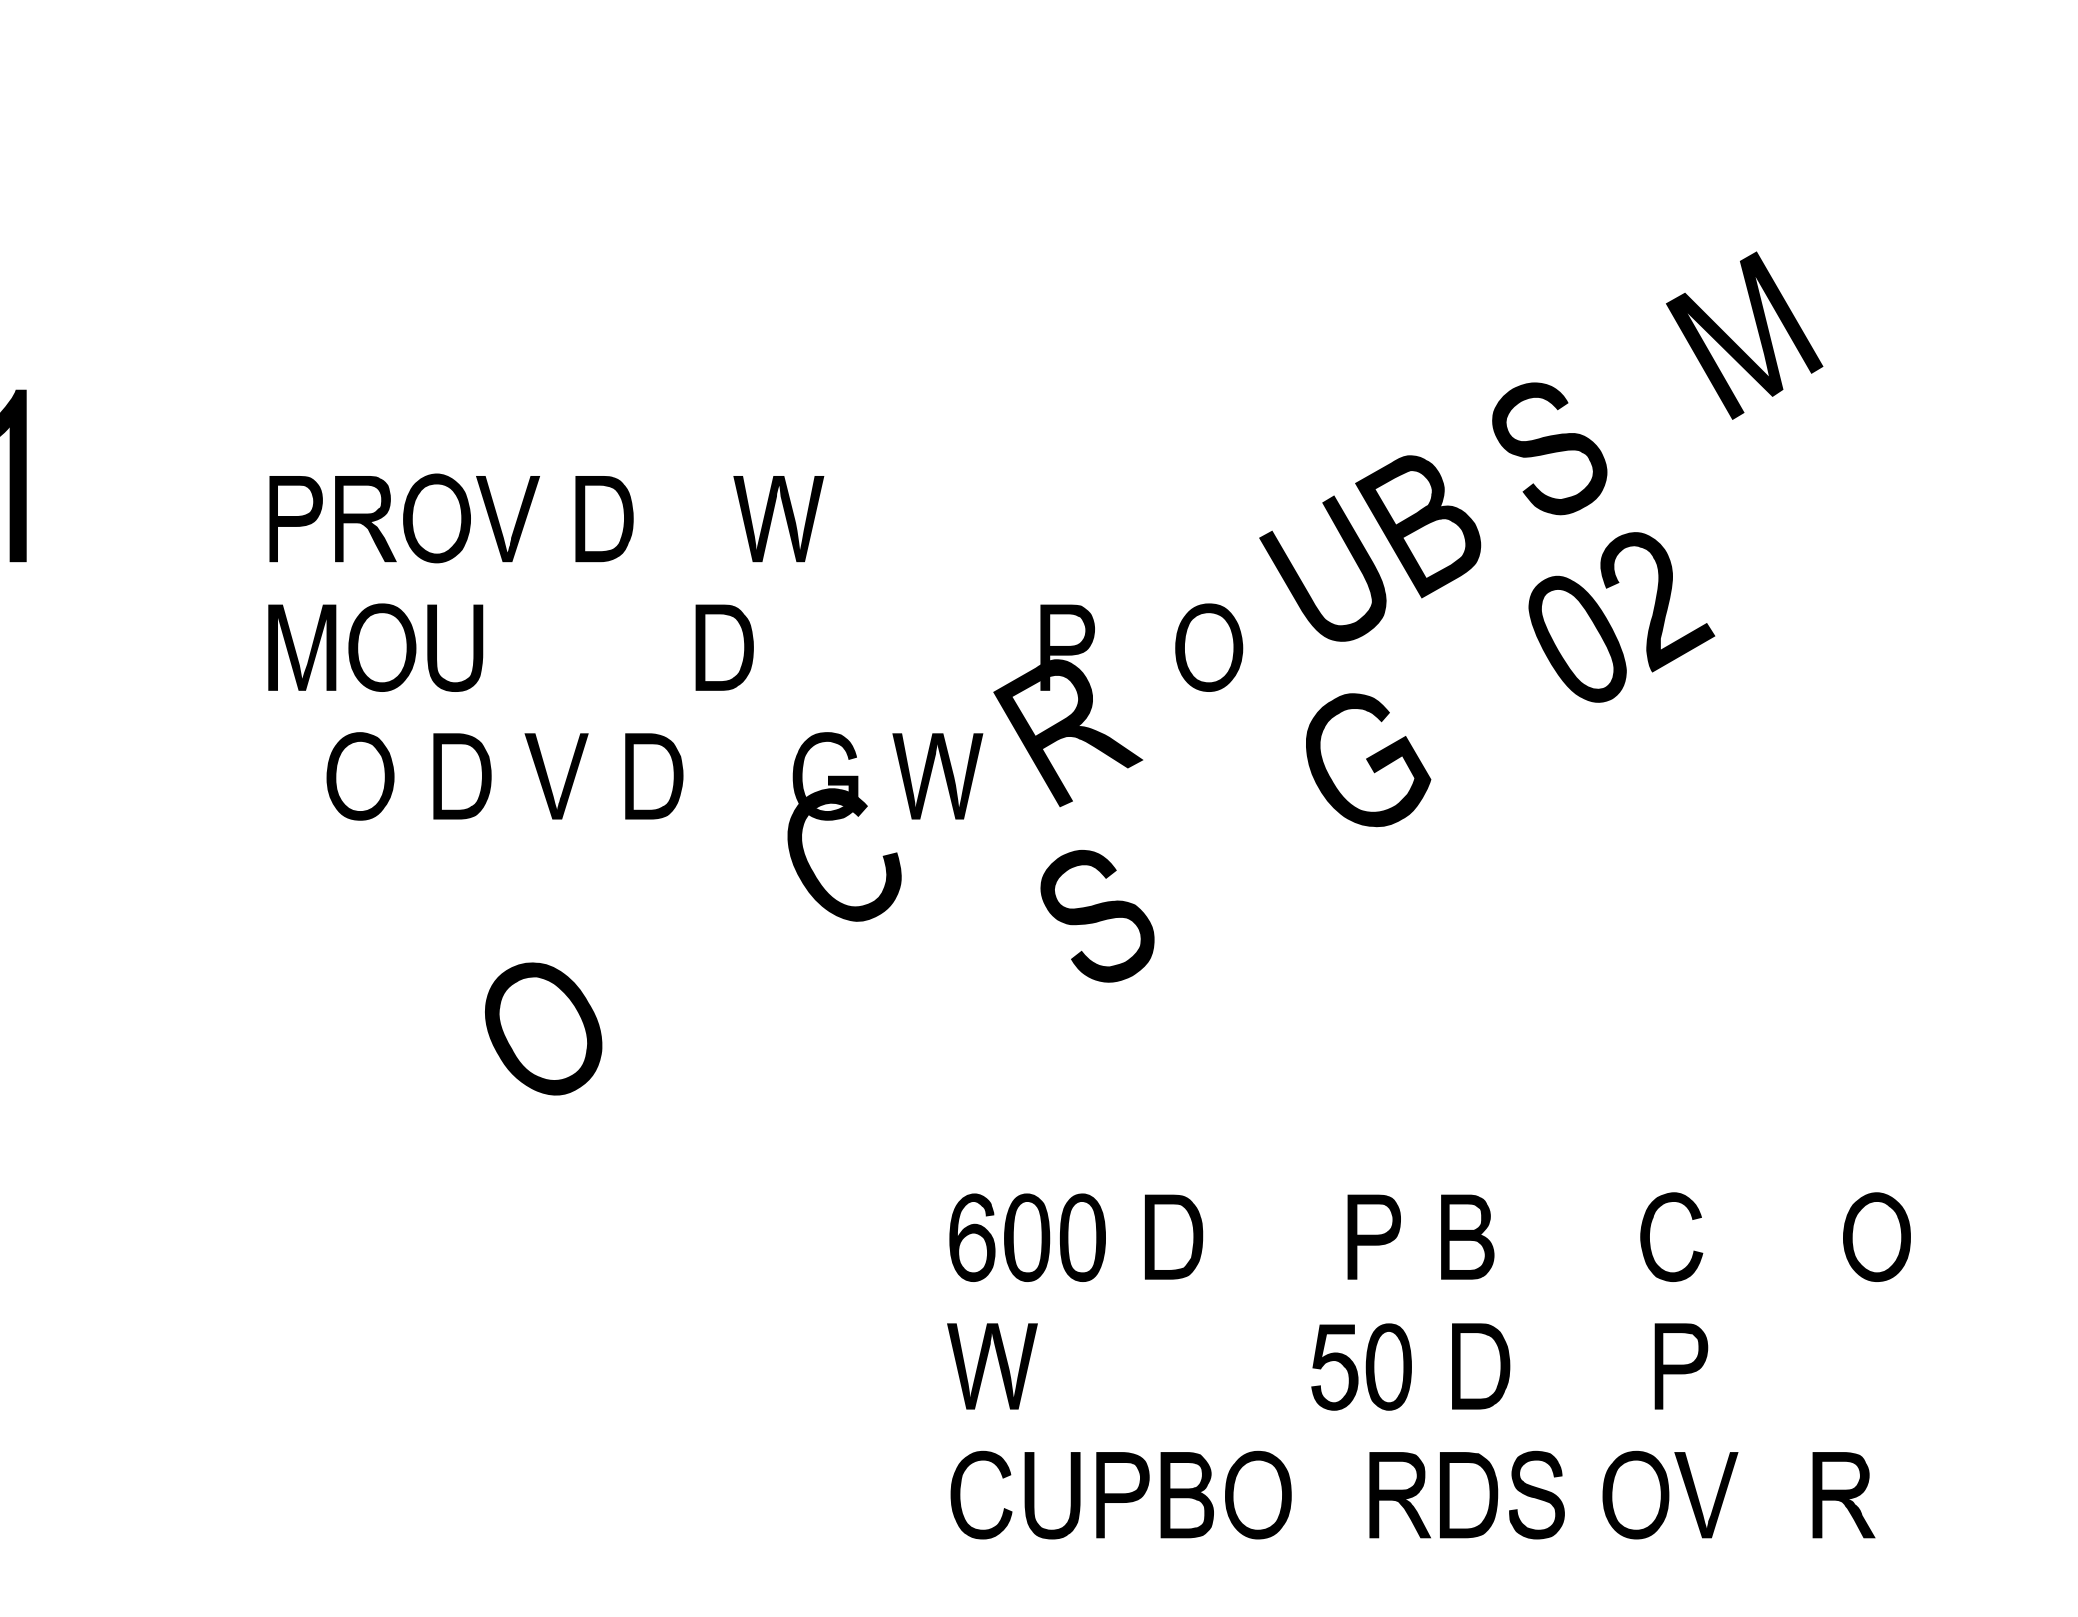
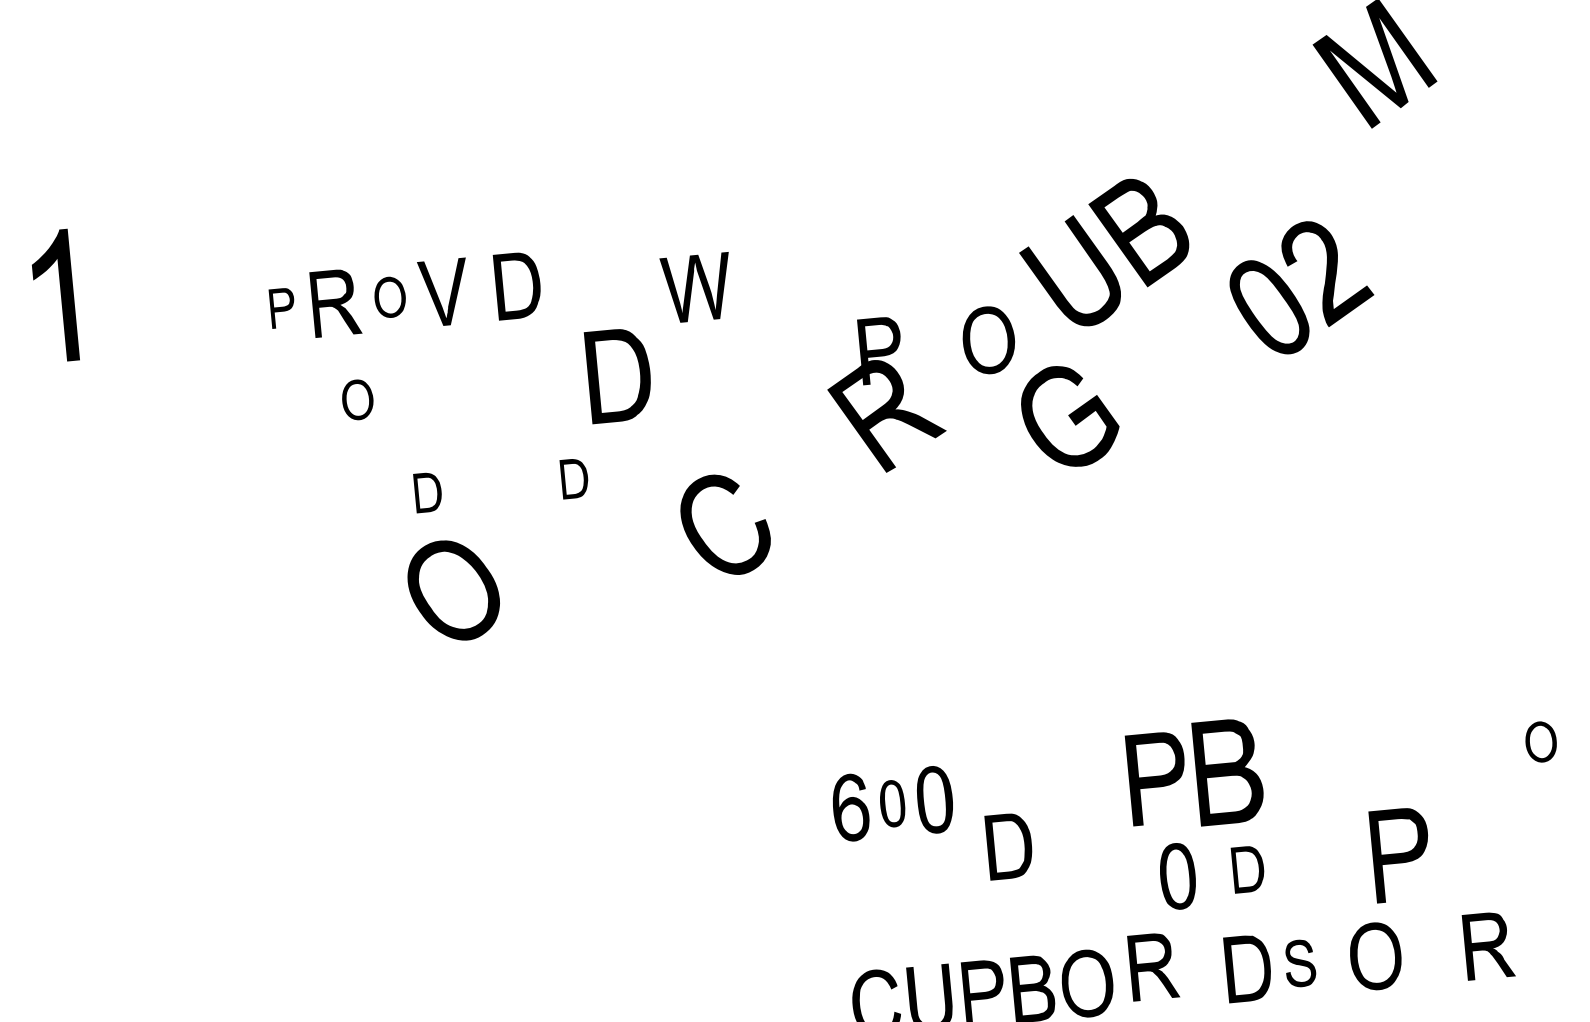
fill: (1549, 448) -> (1234, 163), removed
part: (436, 518) -> (389, 297), size x0.6
part: (772, 518) -> (692, 288), moved
part: (295, 519) -> (282, 308), size x0.6
fill: (302, 647) -> (296, 405), removed
part: (382, 647) -> (357, 399), size x0.6
part: (724, 647) -> (618, 375), size x1.4
fill: (455, 648) -> (413, 395), removed
part: (1368, 760) -> (1070, 416), moved
part: (360, 776) -> (350, 499), removed
part: (462, 776) -> (428, 492), size x0.6
fill: (556, 776) -> (499, 485), removed
part: (654, 776) -> (574, 478), size x0.6
fill: (825, 776) -> (705, 466), removed
fill: (937, 776) -> (790, 458), removed
fill: (1097, 915) -> (922, 552), removed
part: (543, 1028) -> (453, 590), moved
part: (1174, 1236) -> (1009, 845), moved
part: (1373, 1236) -> (1156, 777), size x1.4
part: (1467, 1236) -> (1228, 771), size x1.6
part: (1876, 1236) -> (1540, 741), size x0.6
part: (1027, 1237) -> (892, 803), size x0.7
fill: (1671, 1237) -> (1384, 757), removed
fill: (992, 1366) -> (875, 904), removed
part: (1481, 1366) -> (1248, 869), size x0.7
part: (1681, 1366) -> (1401, 854), size x1.4
fill: (1334, 1367) -> (1136, 880), removed
part: (1536, 1494) -> (1299, 963), size x0.7
part: (1399, 1495) -> (1153, 966), moved
fill: (1706, 1495) -> (1429, 951), removed
part: (1843, 1495) -> (1488, 945), moved

